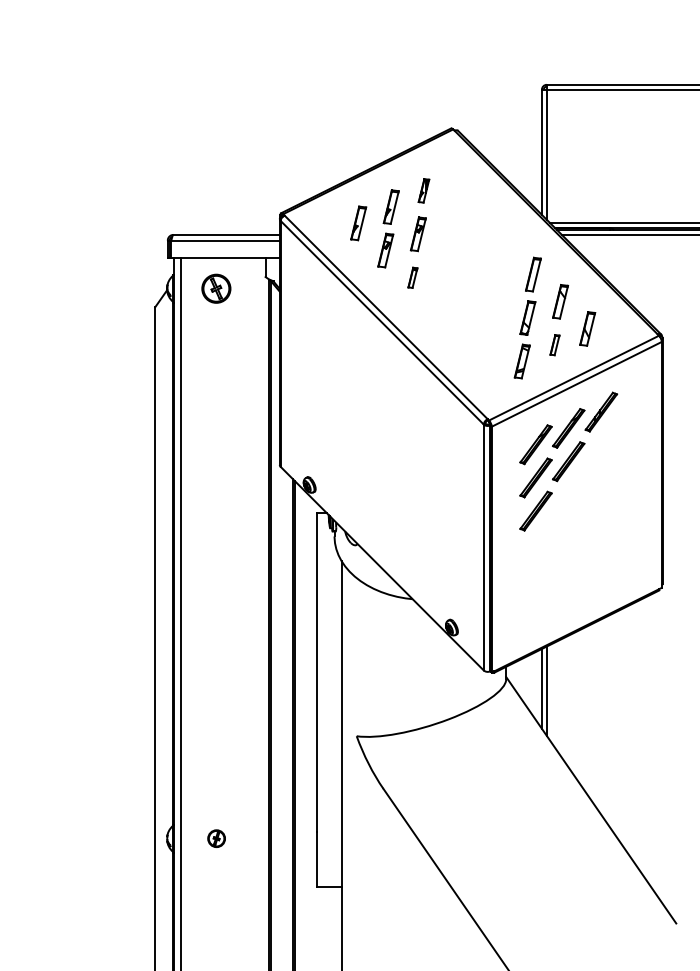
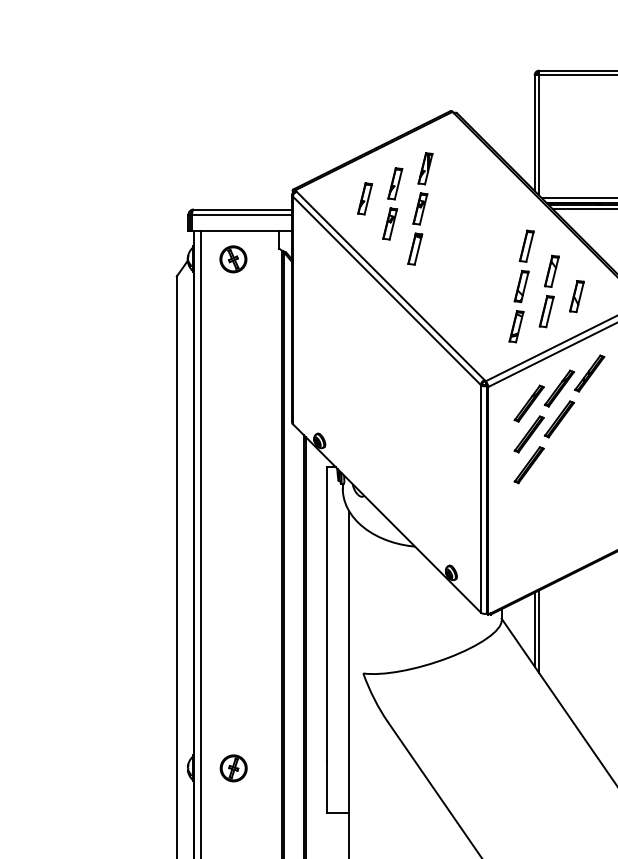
part: (423, 190) -> (425, 168), size x1.43
part: (412, 277) -> (414, 248), size x1.67
part: (554, 344) -> (546, 310), size x1.67
part: (216, 838) -> (233, 768), size x1.67

